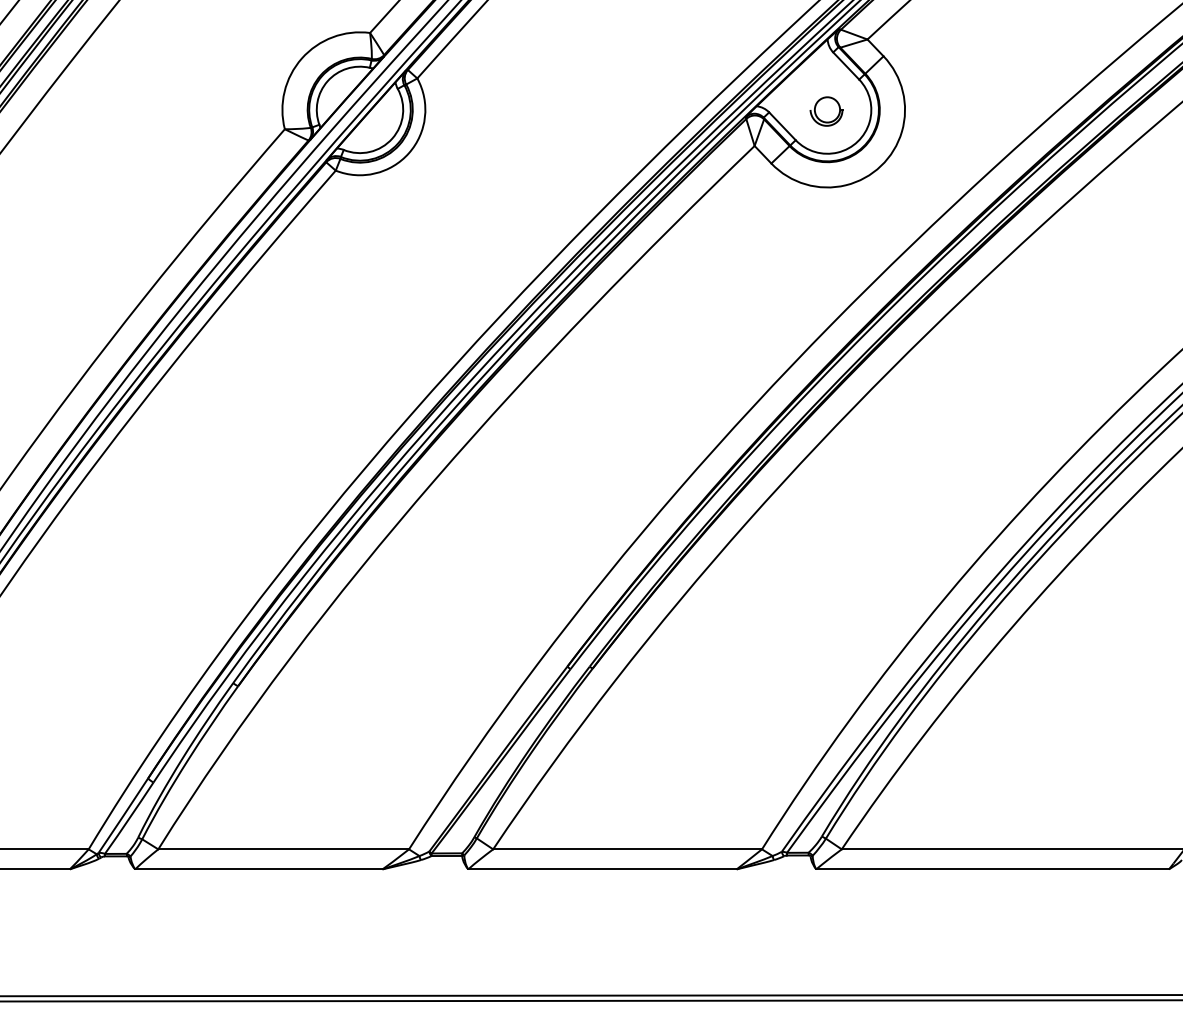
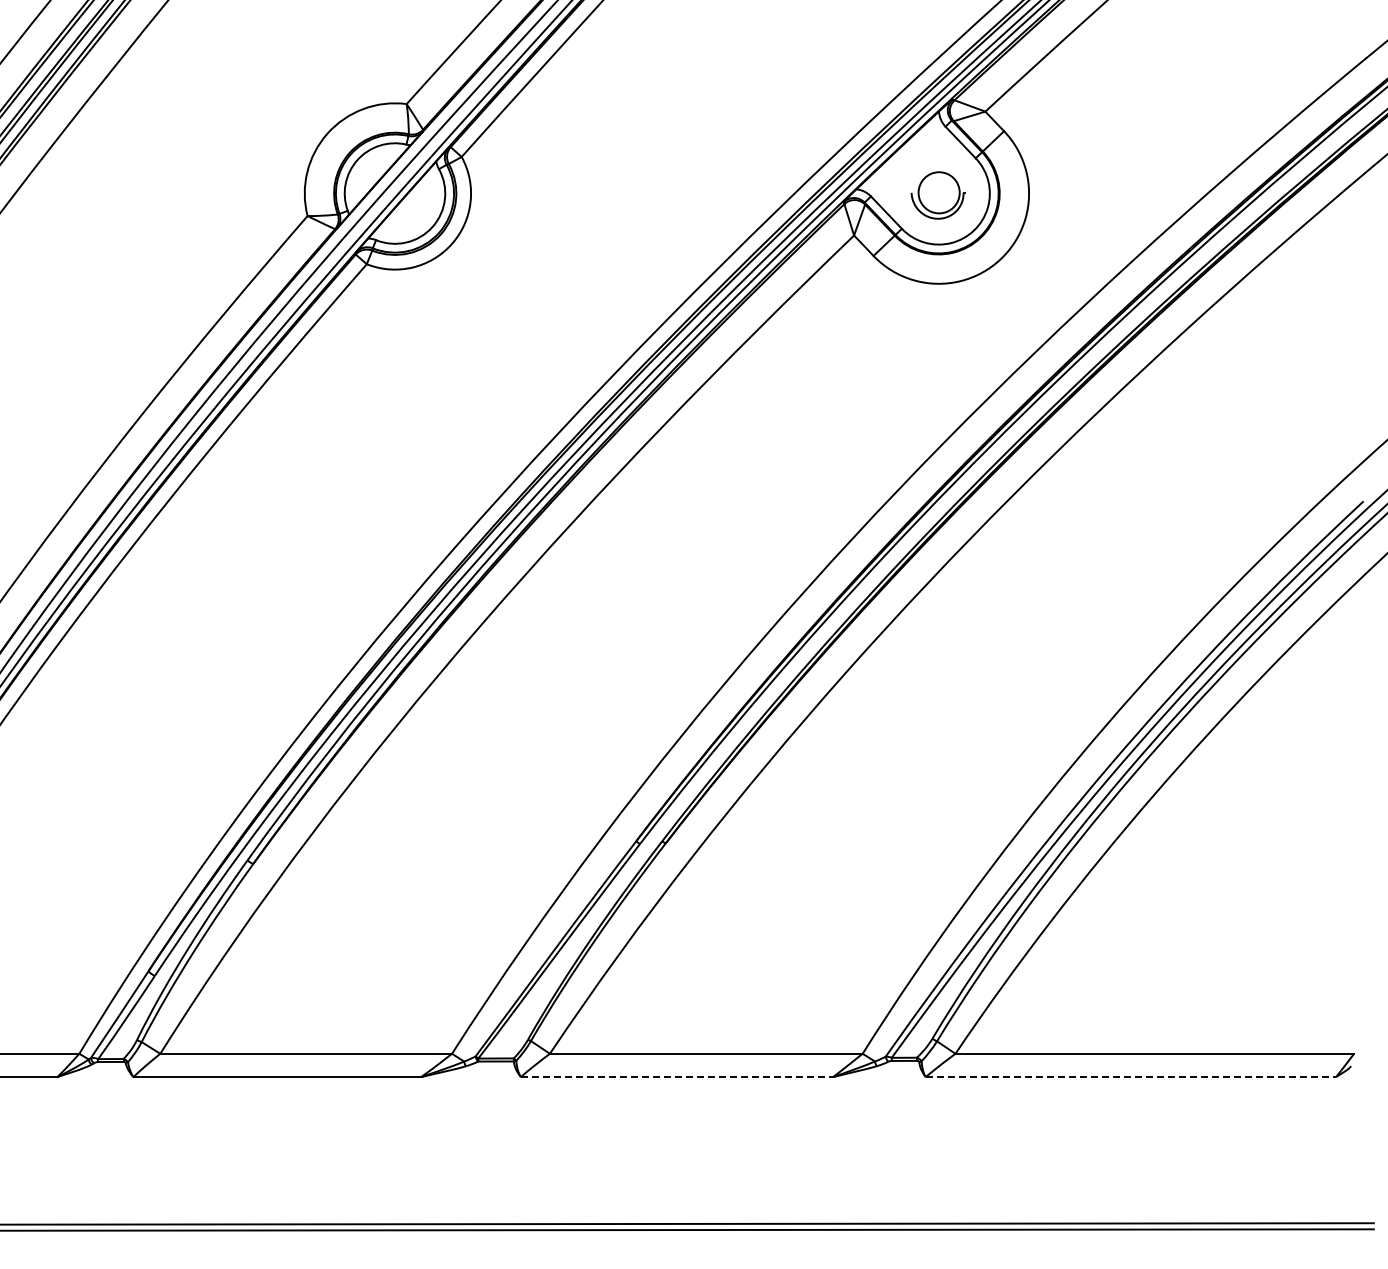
part: (826, 111) -> (937, 195), size x1.4
line: (602, 869) -> (677, 1077), solid -> dashed
line: (993, 869) -> (1131, 1077), solid -> dashed

